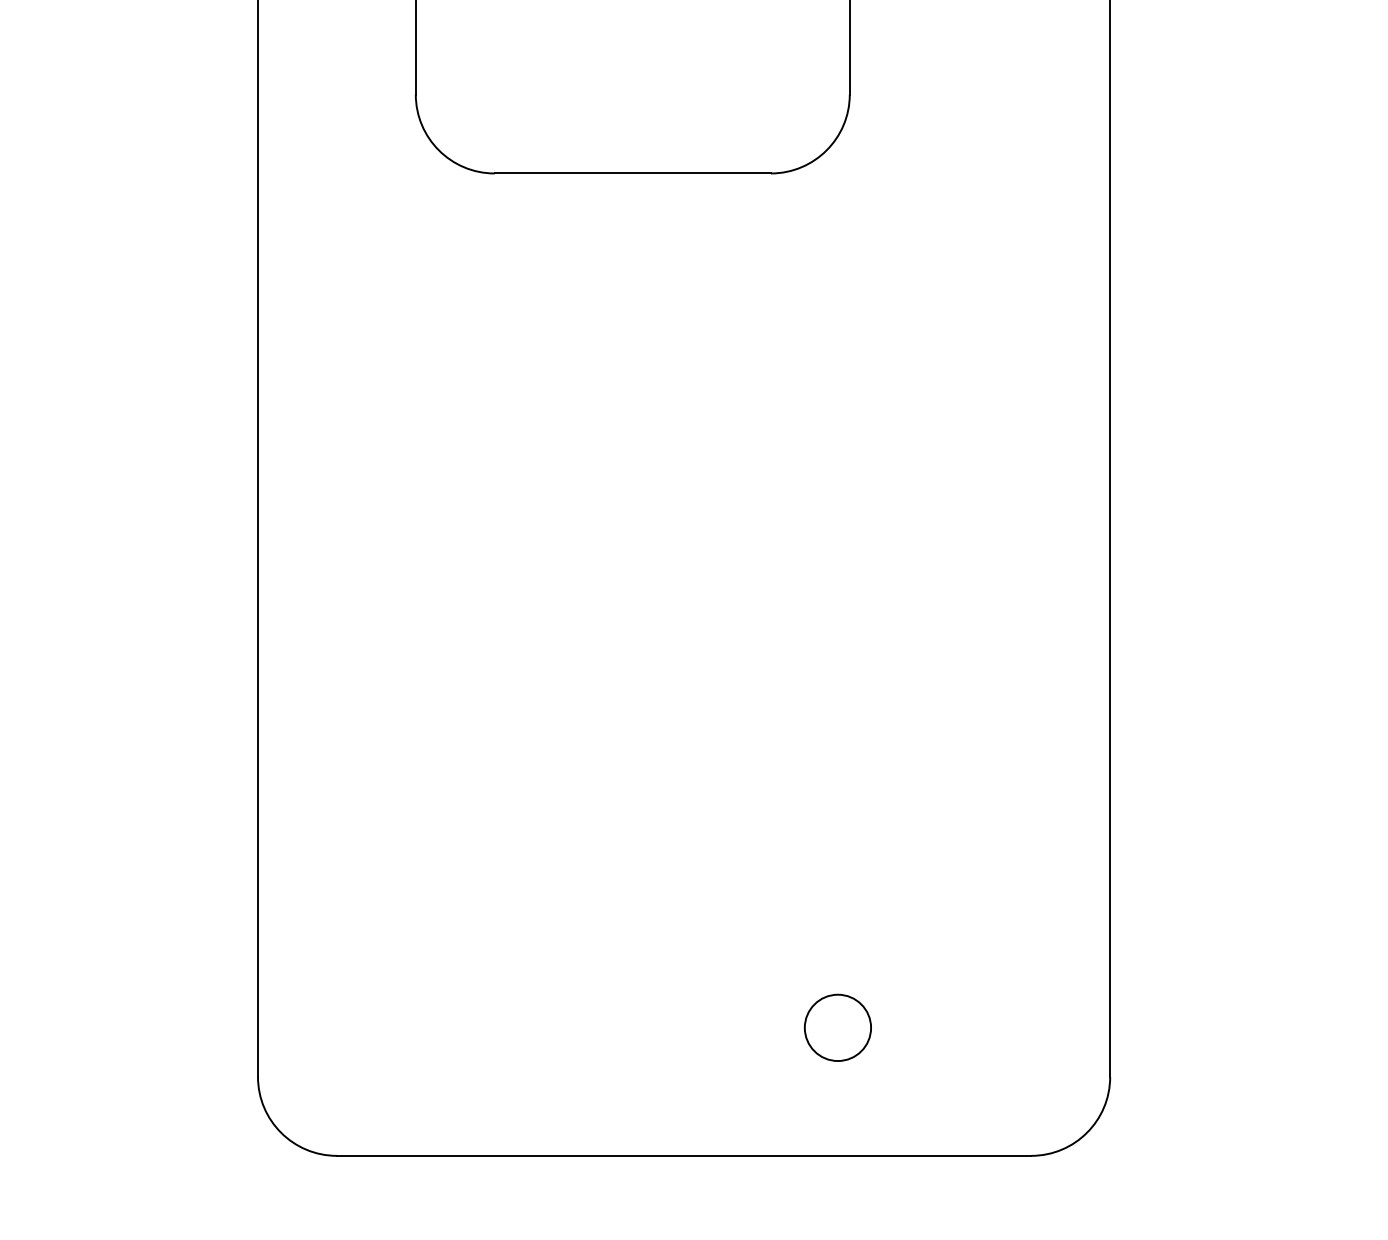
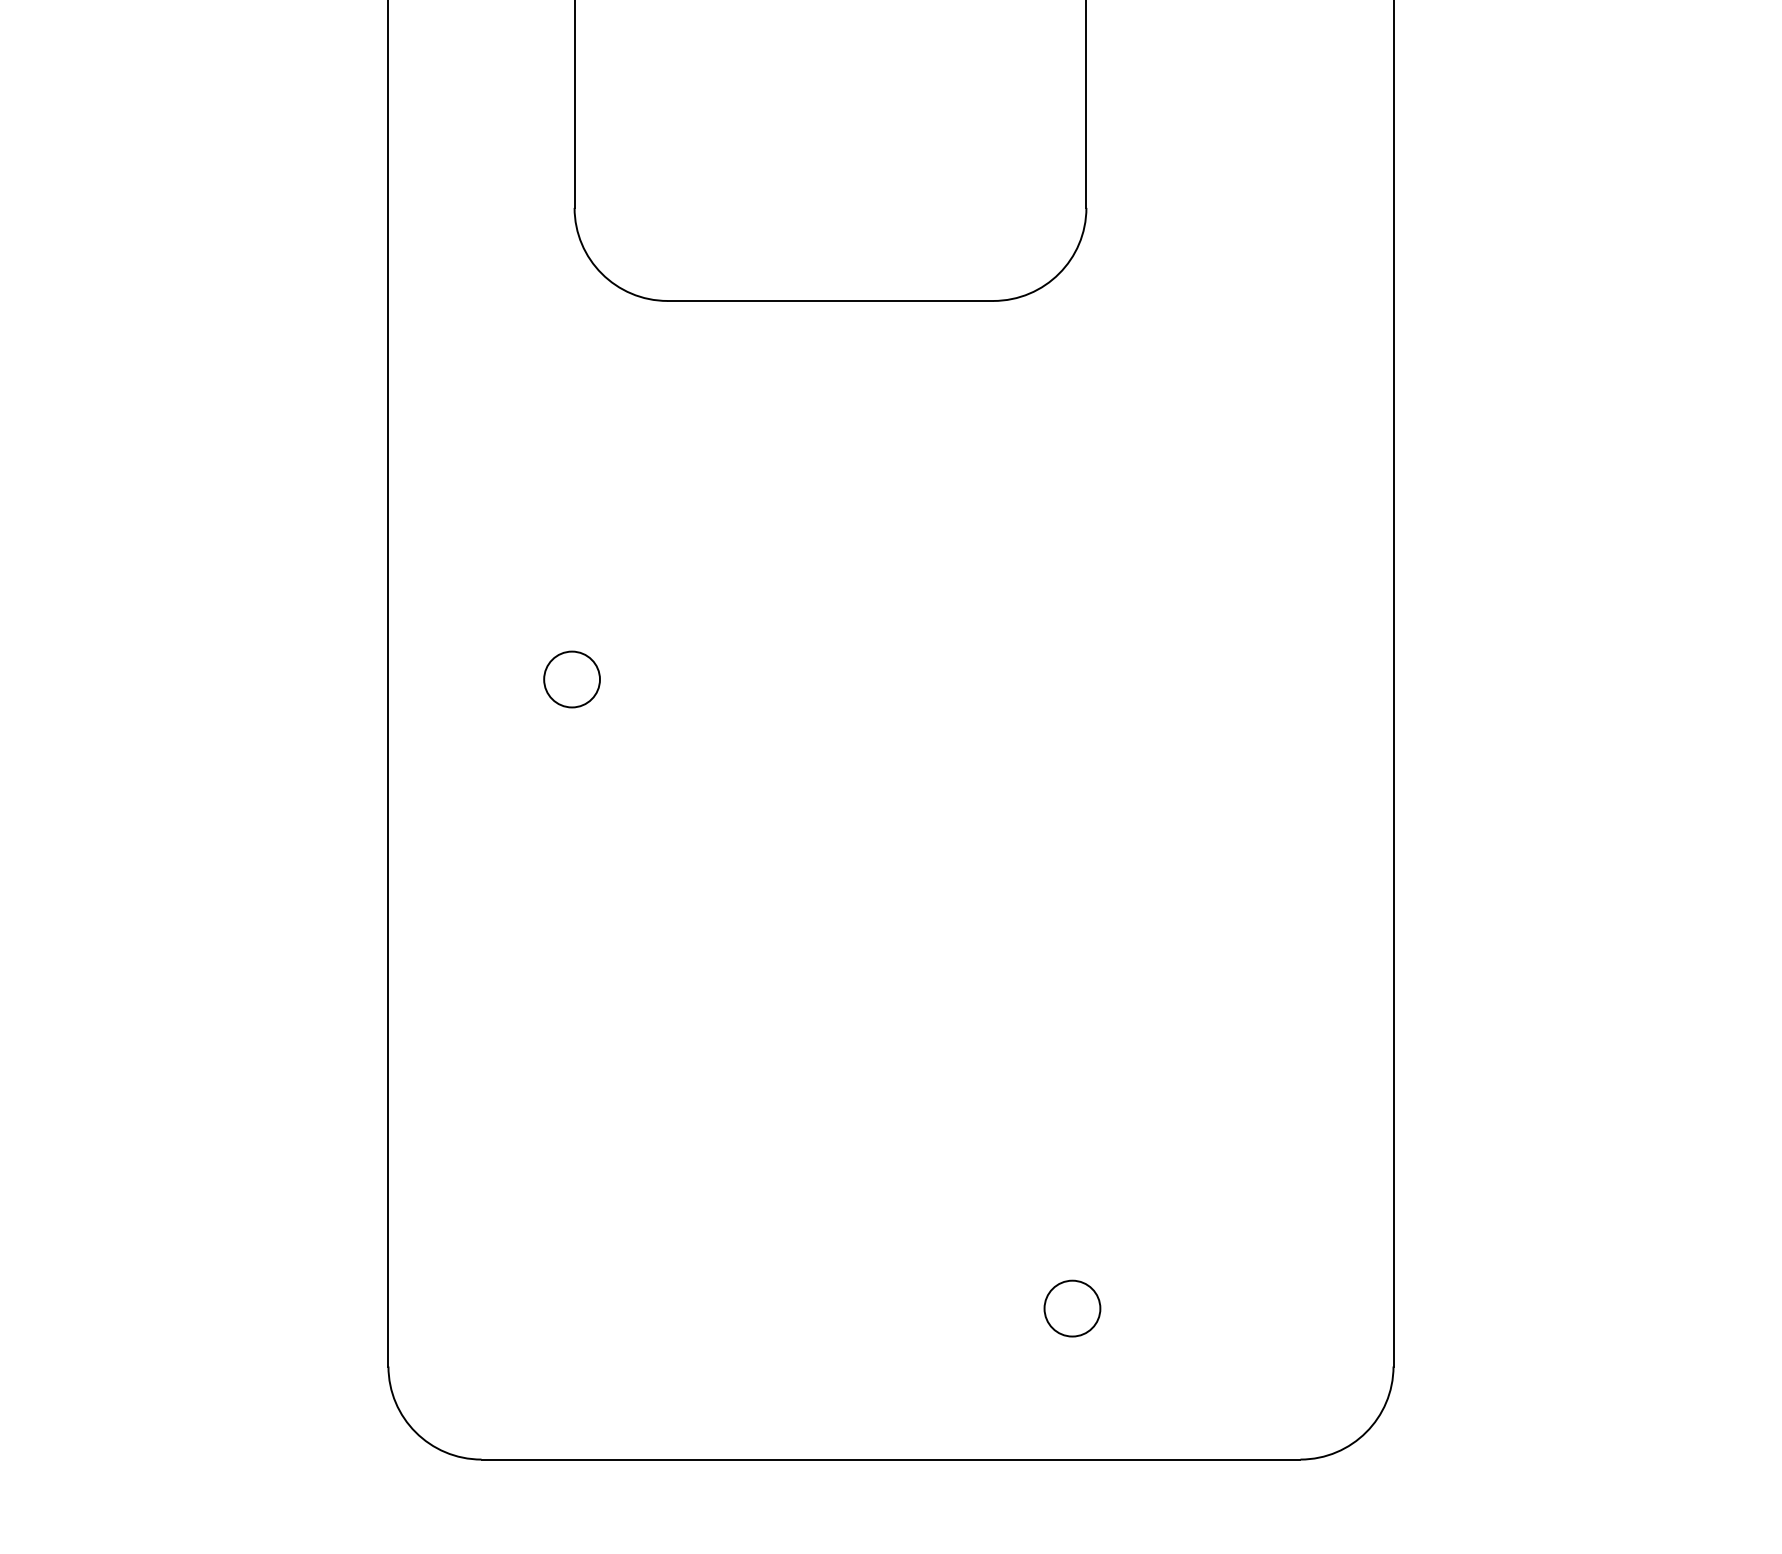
circle: (413, 494) -> (571, 679), added
circle: (837, 1027) -> (1072, 1308), size x0.71

